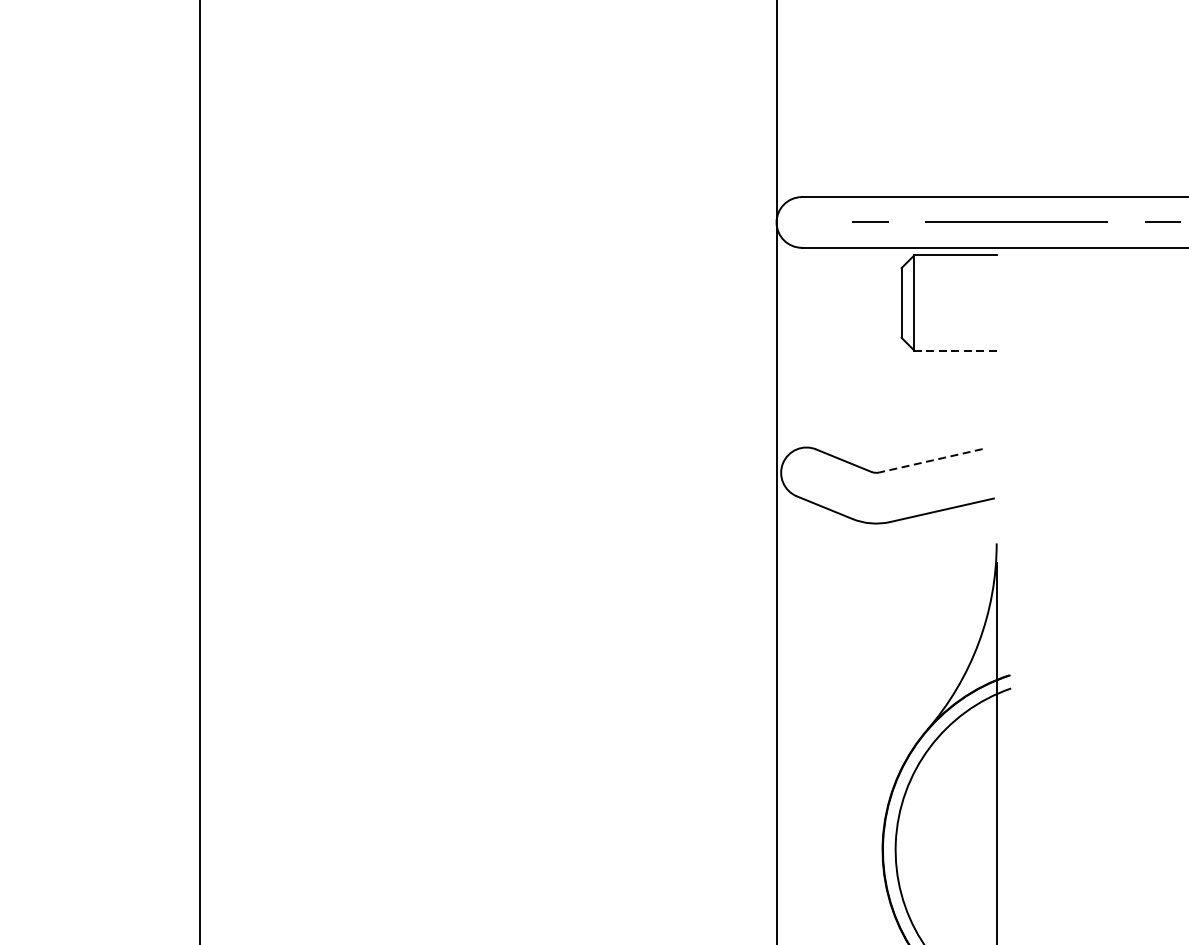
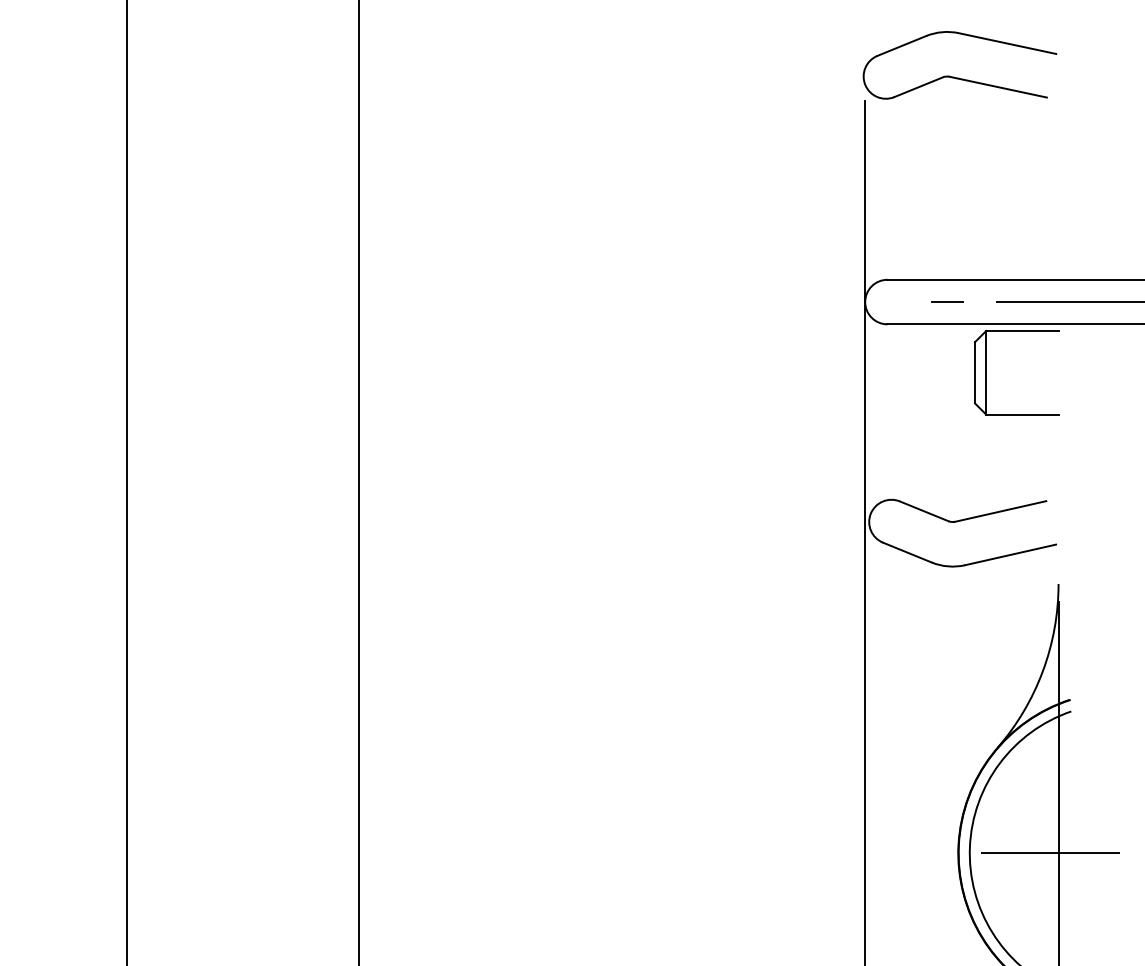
line: (954, 350) -> (1021, 414), dashed -> solid
line: (930, 460) -> (1000, 511), dashed -> solid
line: (986, 850) -> (1049, 853), added

